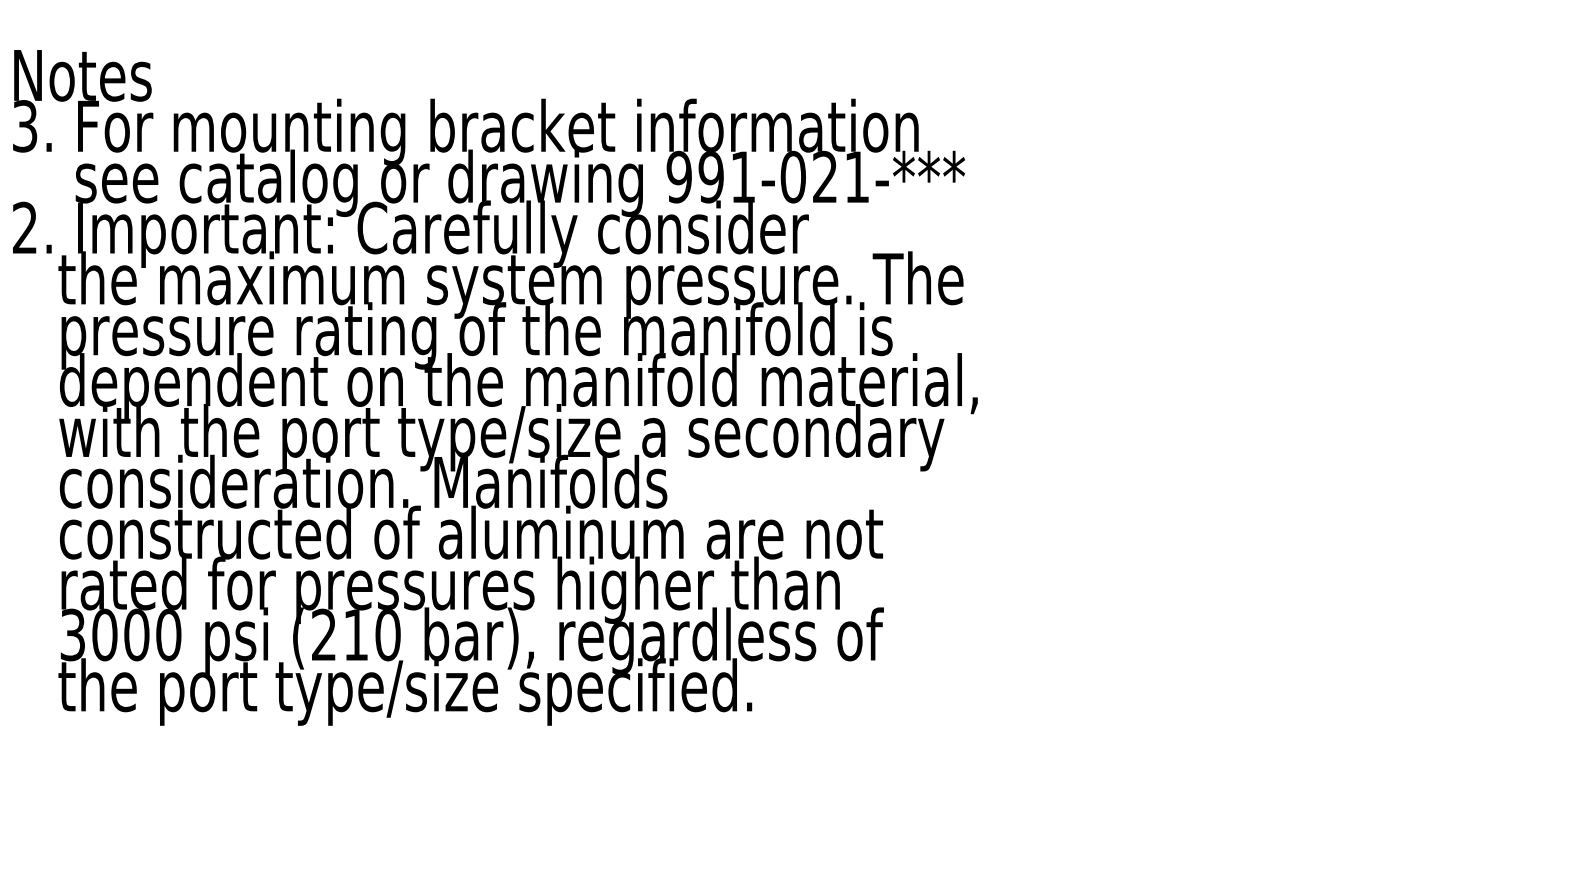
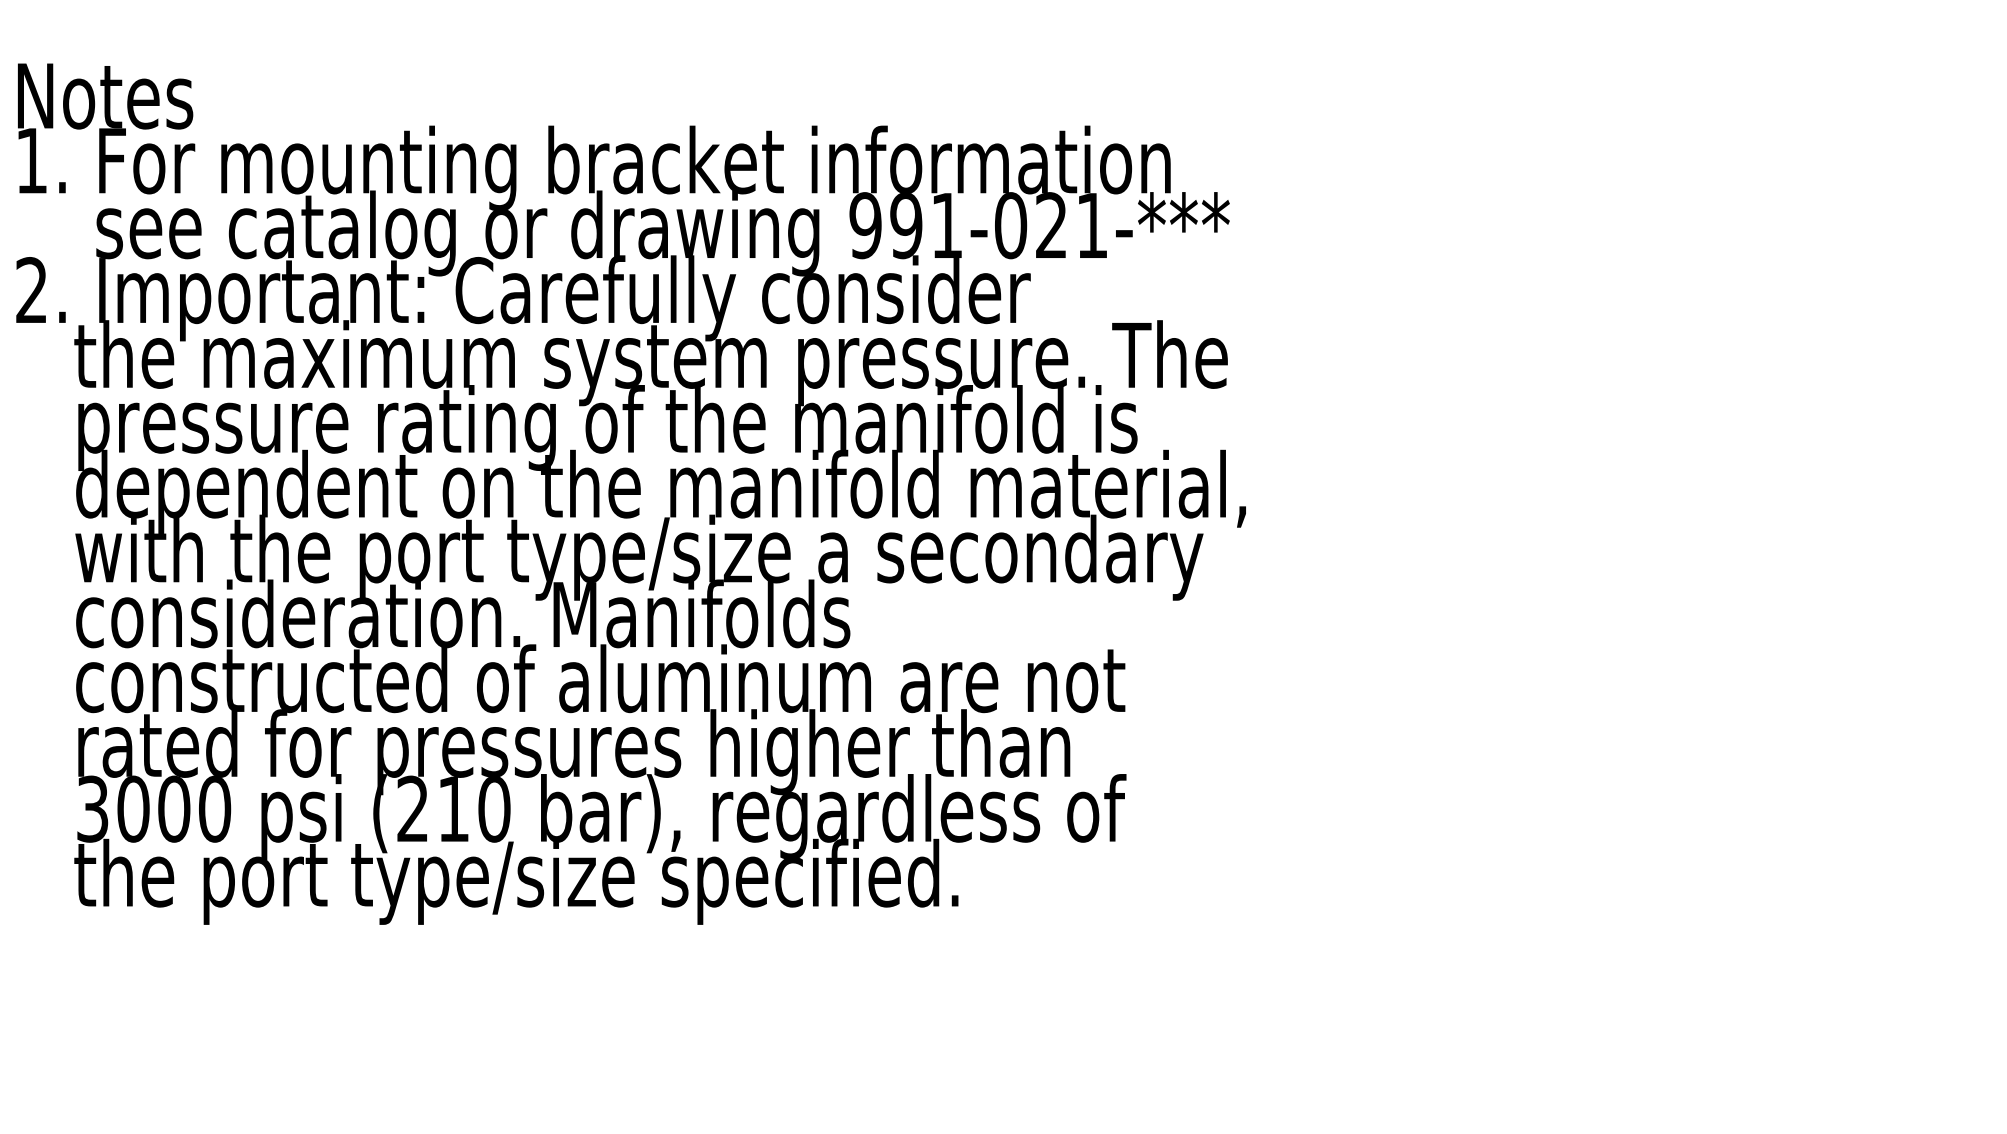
text: (24, 126) -> (31, 160), 3. -> 1.

